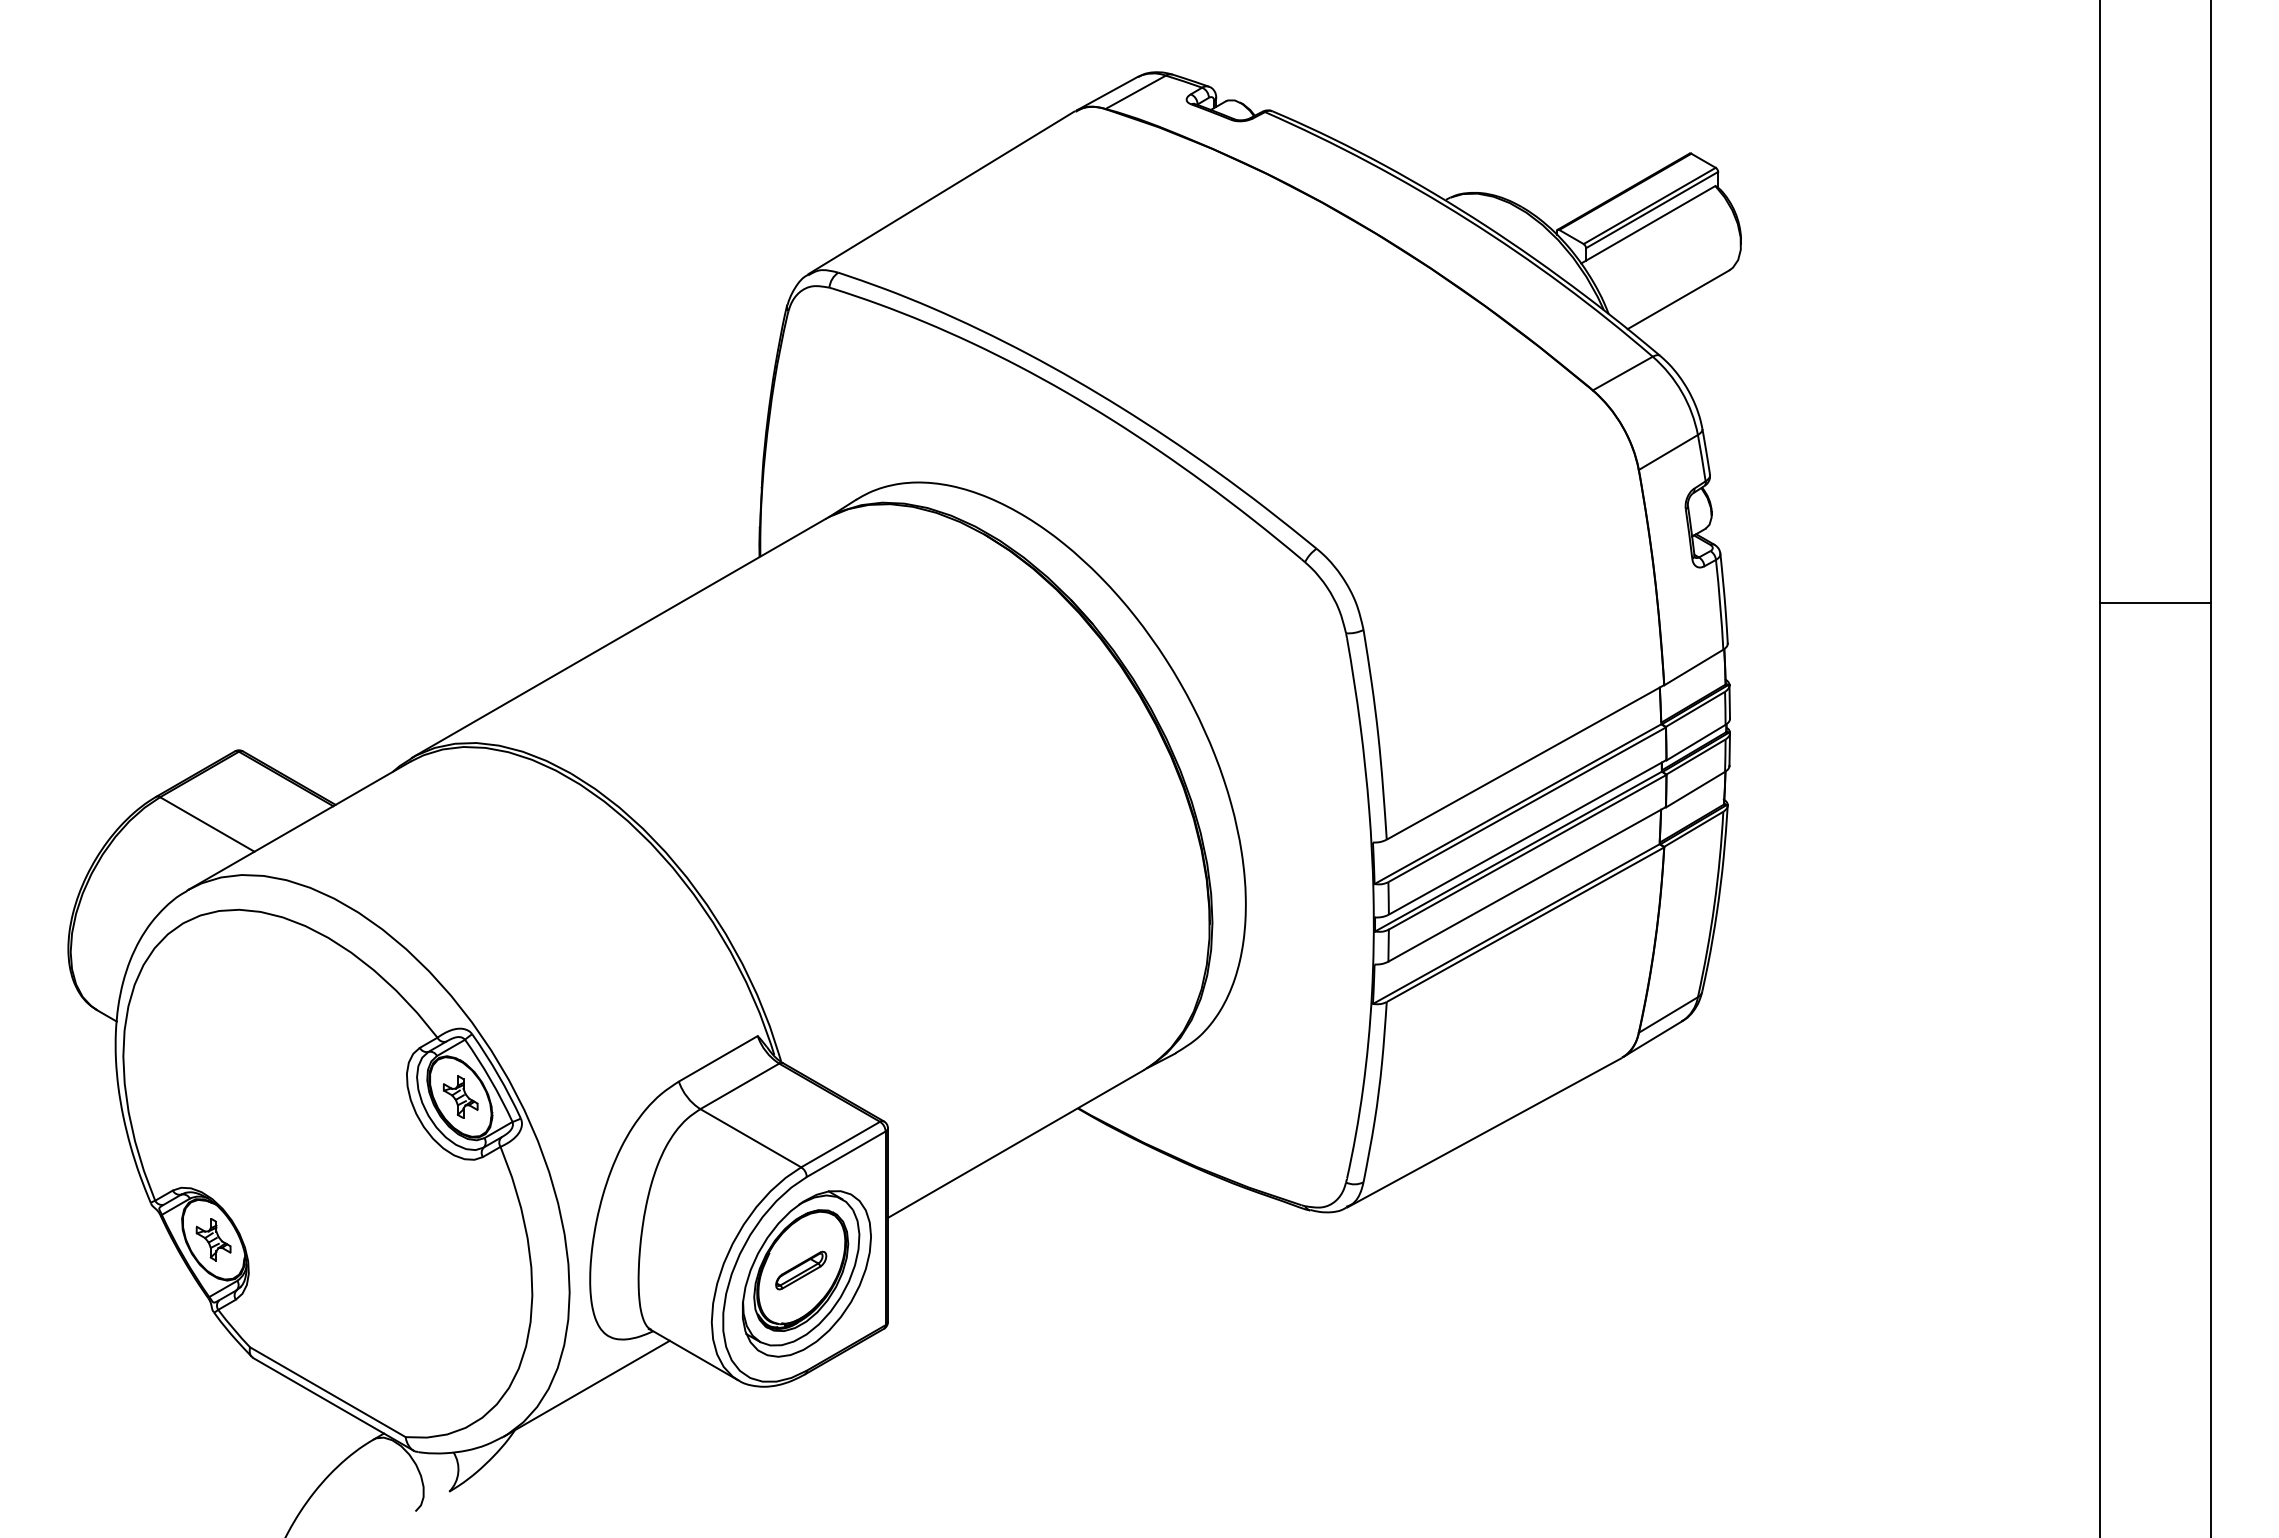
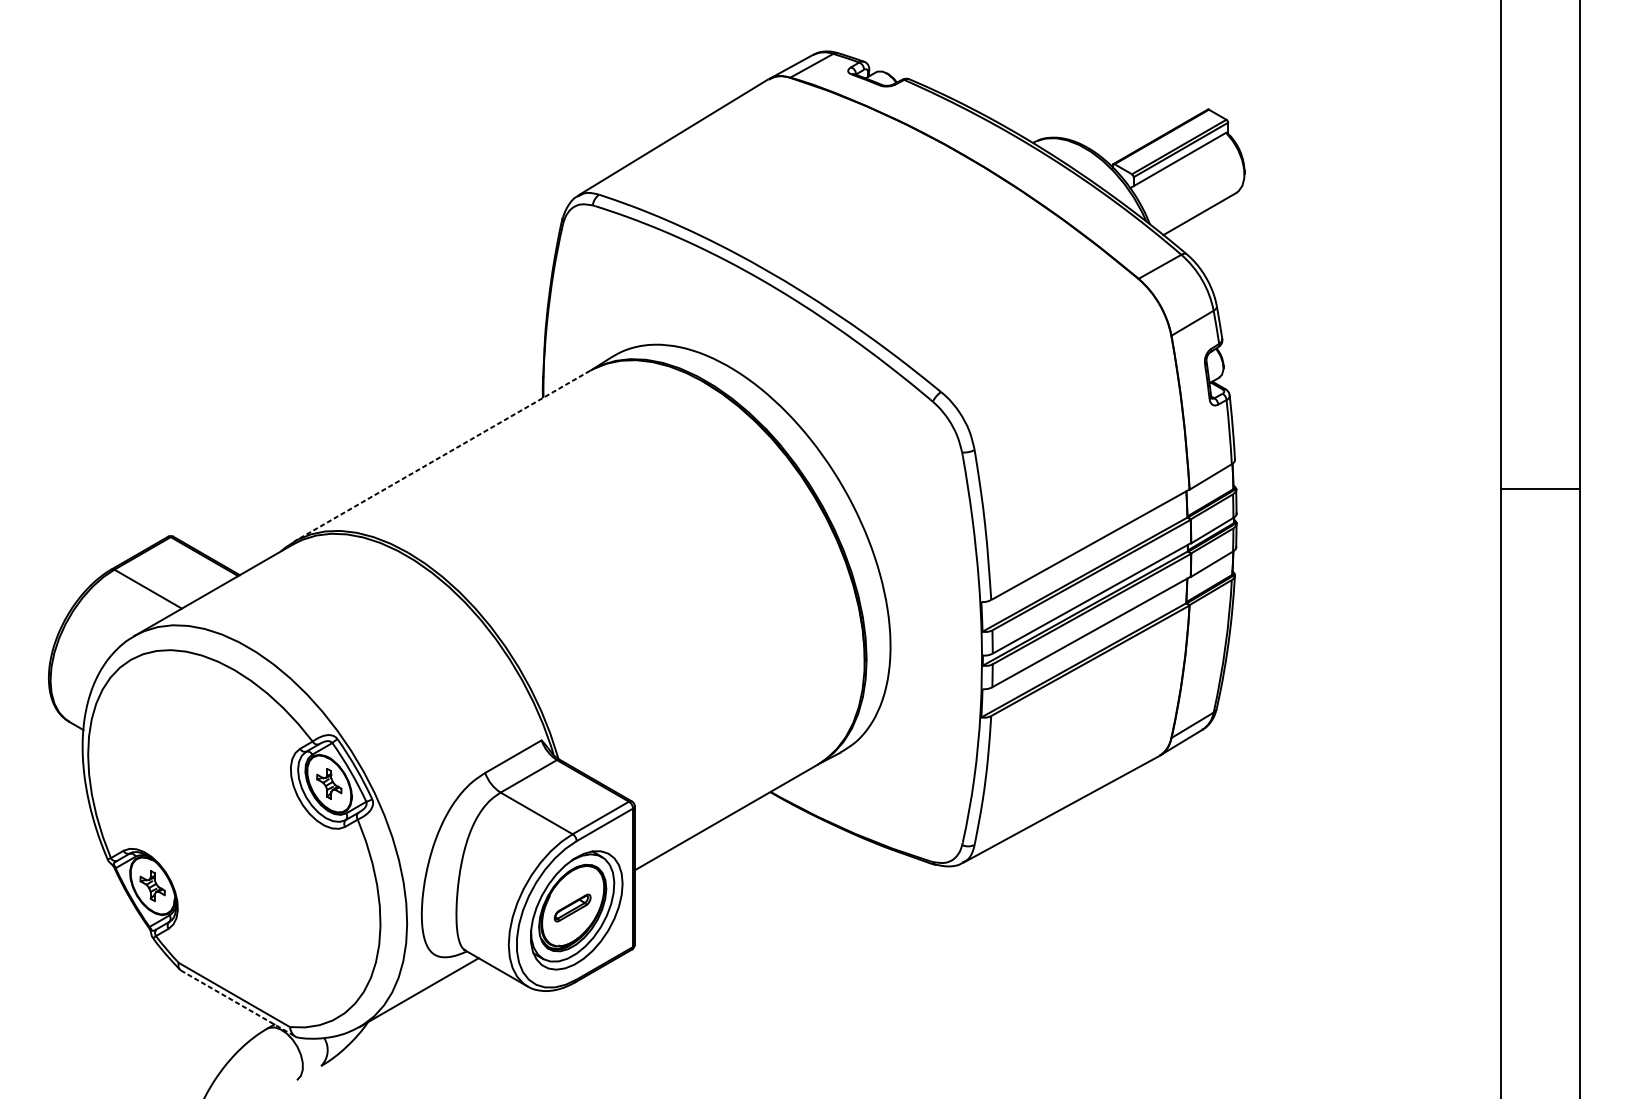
line: (2155, 603) -> (1540, 489), moved
line: (618, 638) -> (442, 456), solid -> dashed
line: (333, 1404) -> (238, 1003), solid -> dashed

